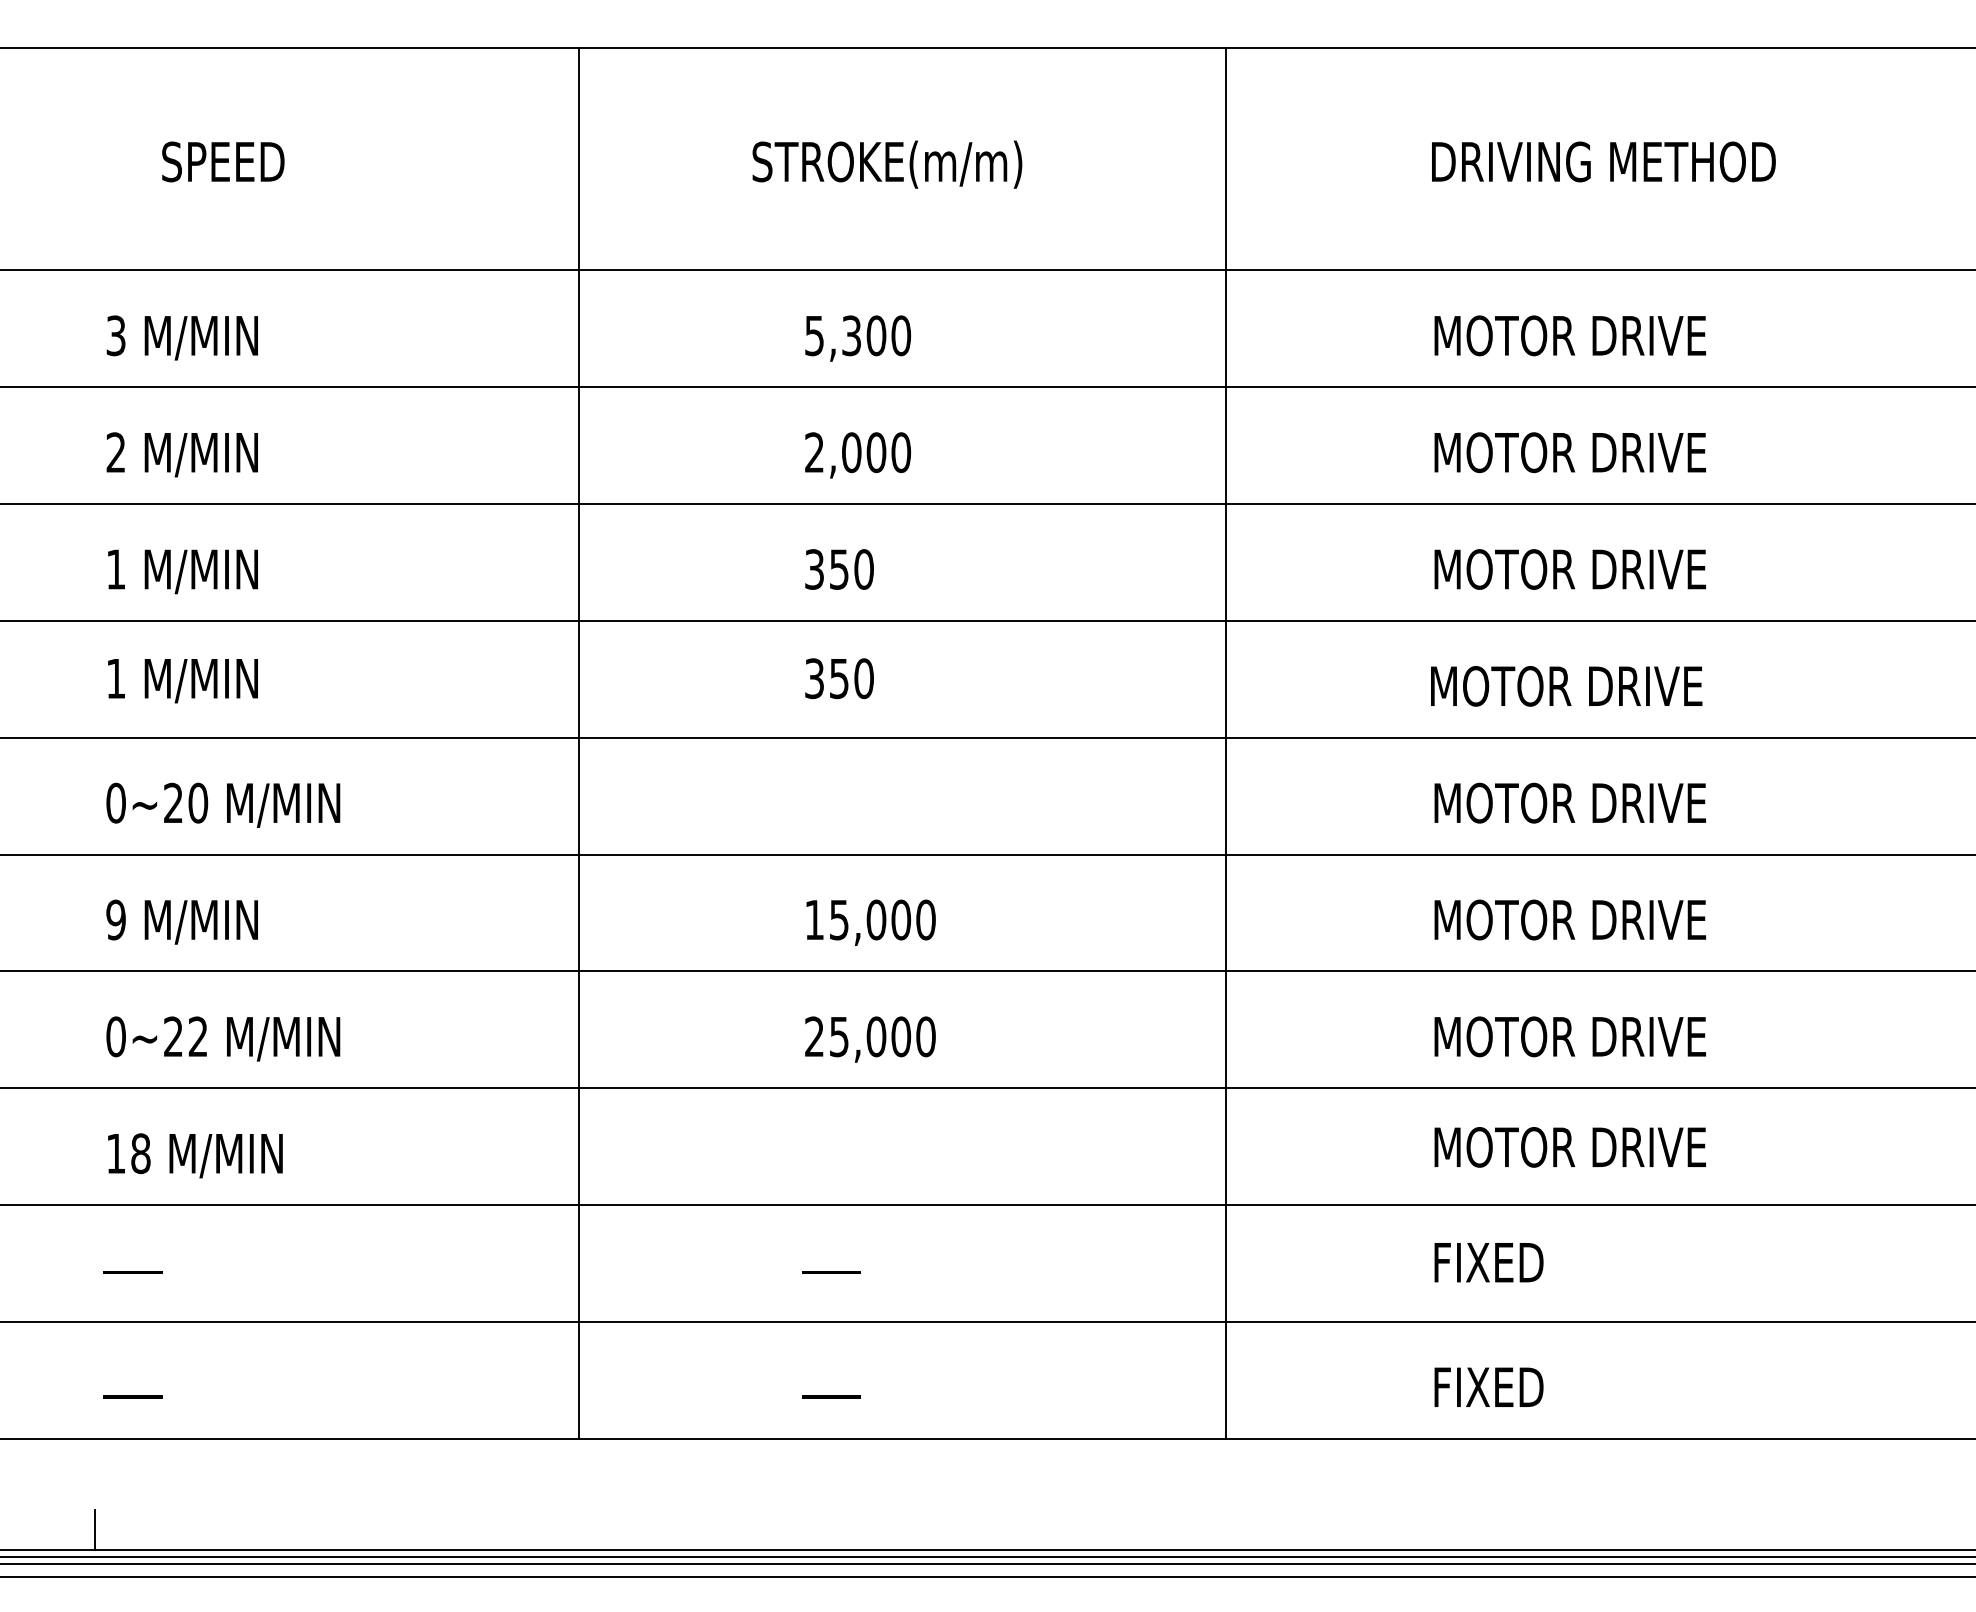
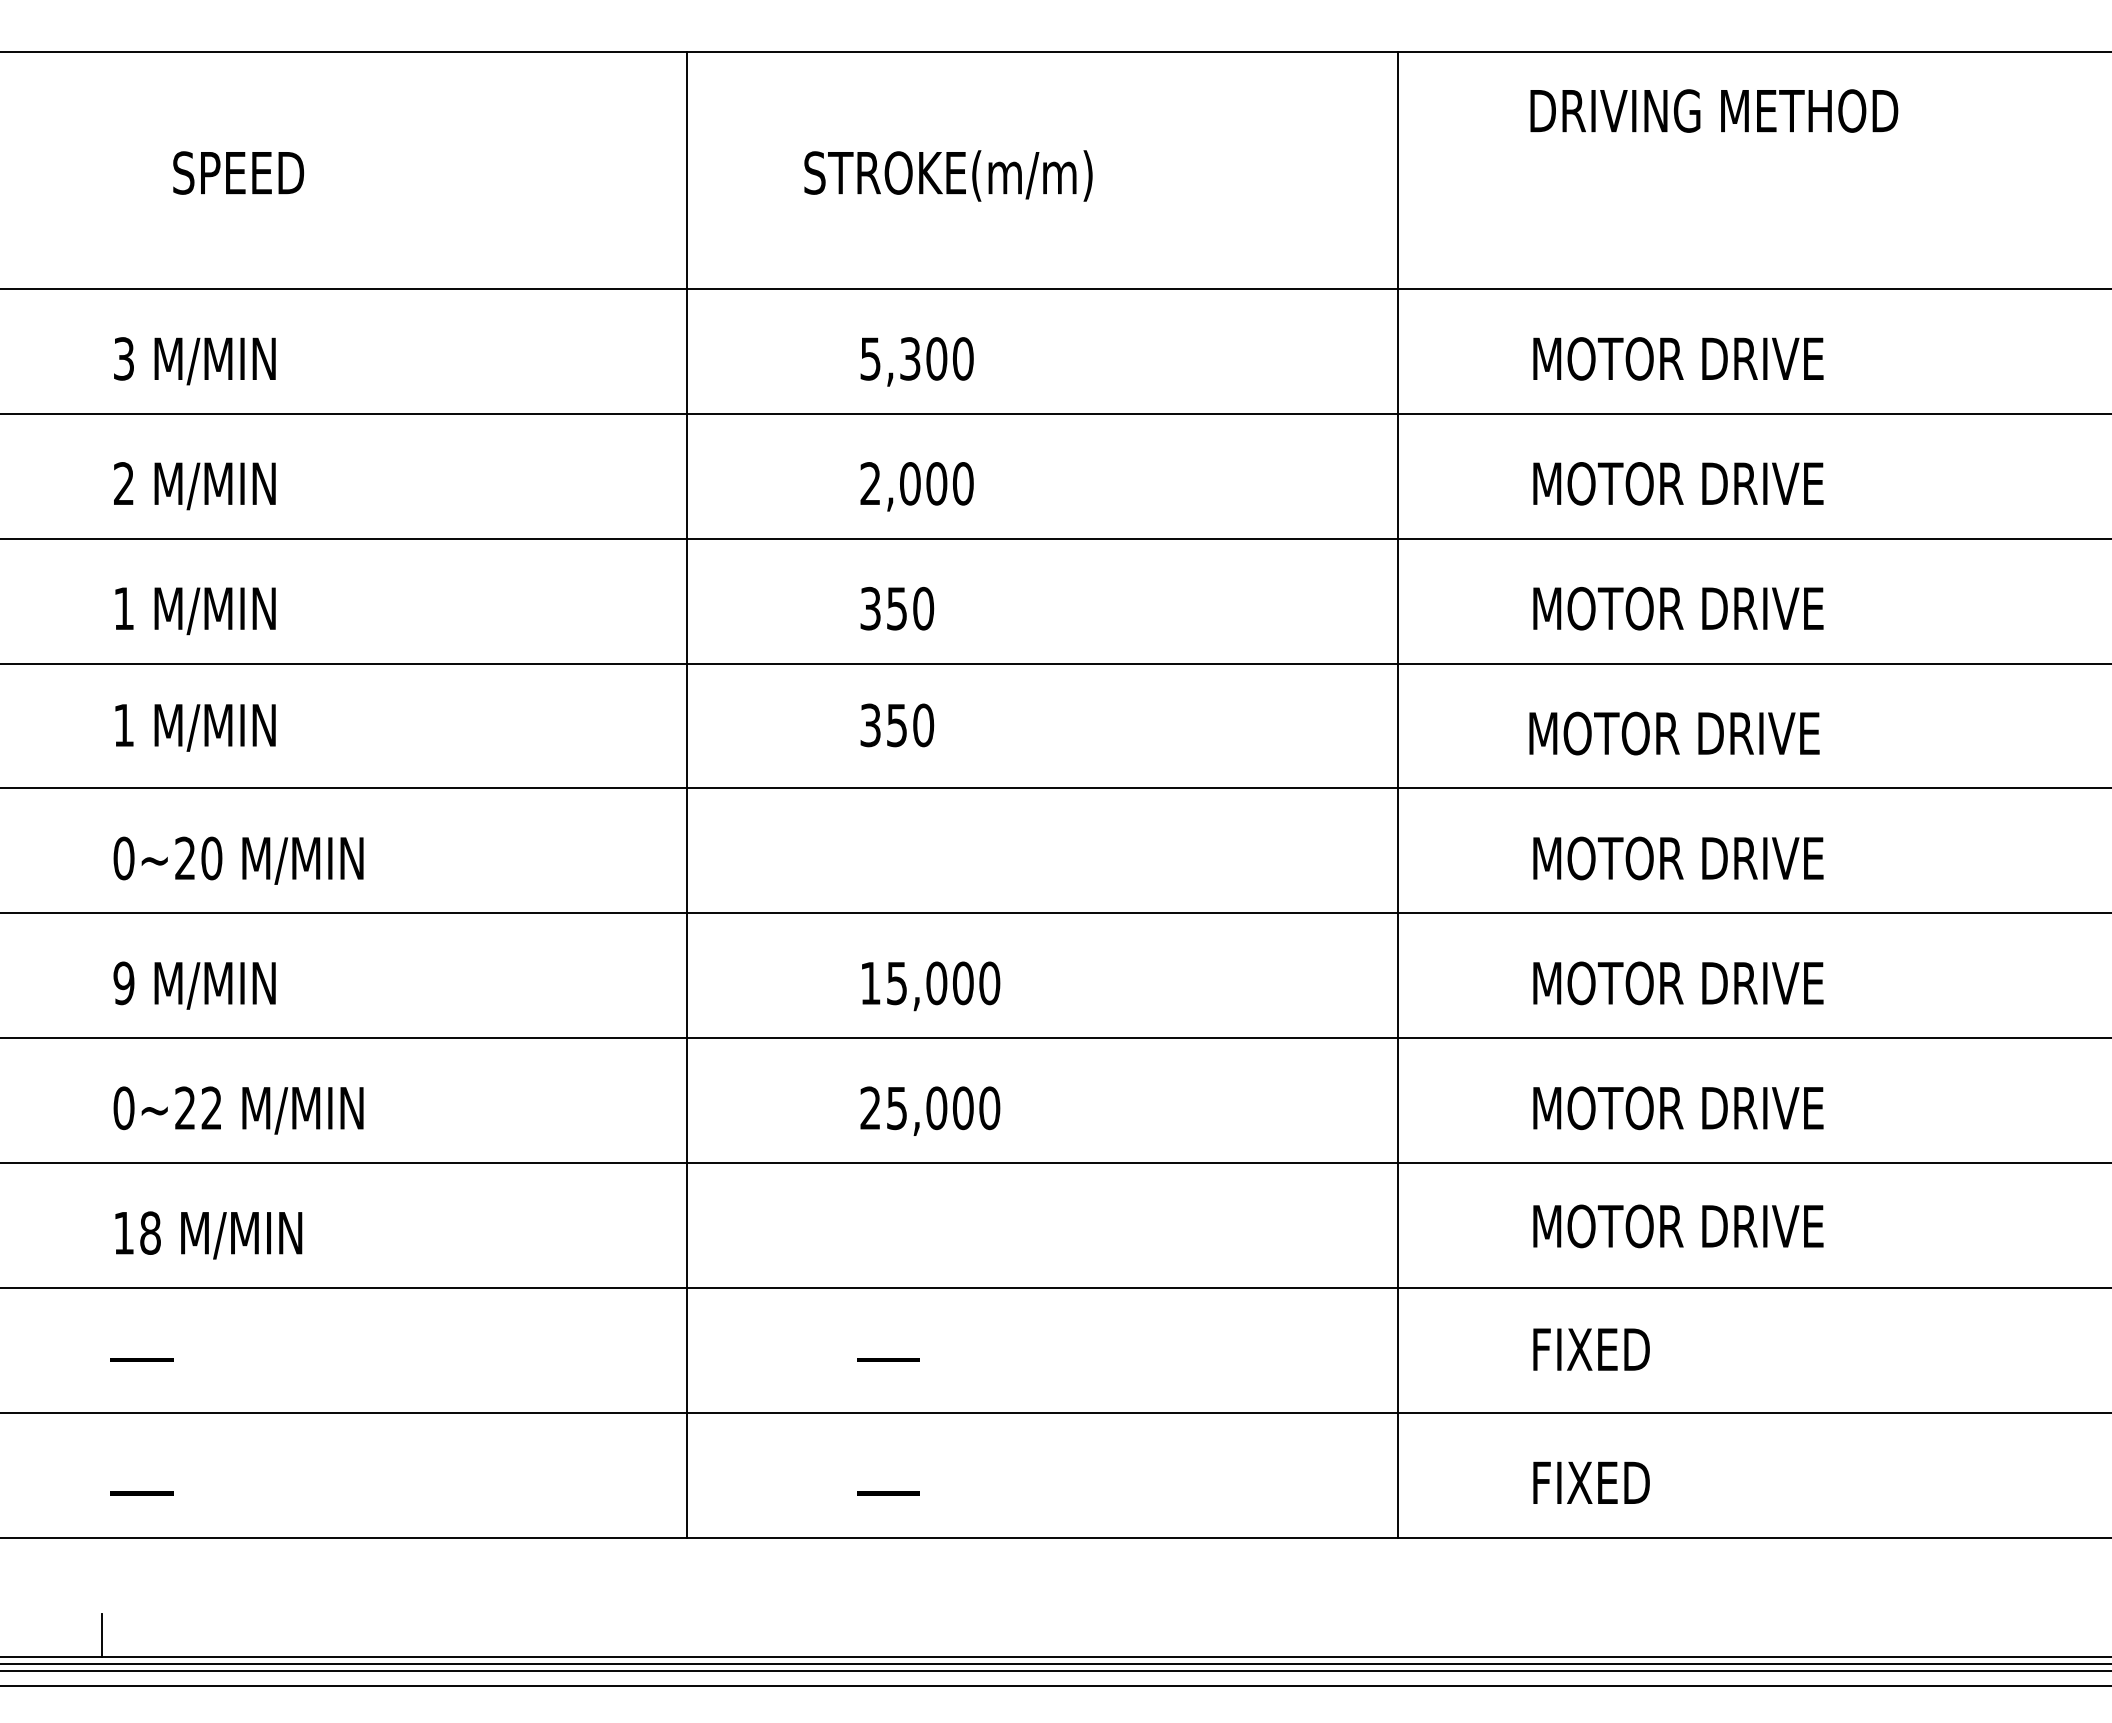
text: (1604, 161) -> (1714, 110), moved
line: (578, 743) -> (687, 794), moved
line: (1226, 743) -> (1397, 794), moved

